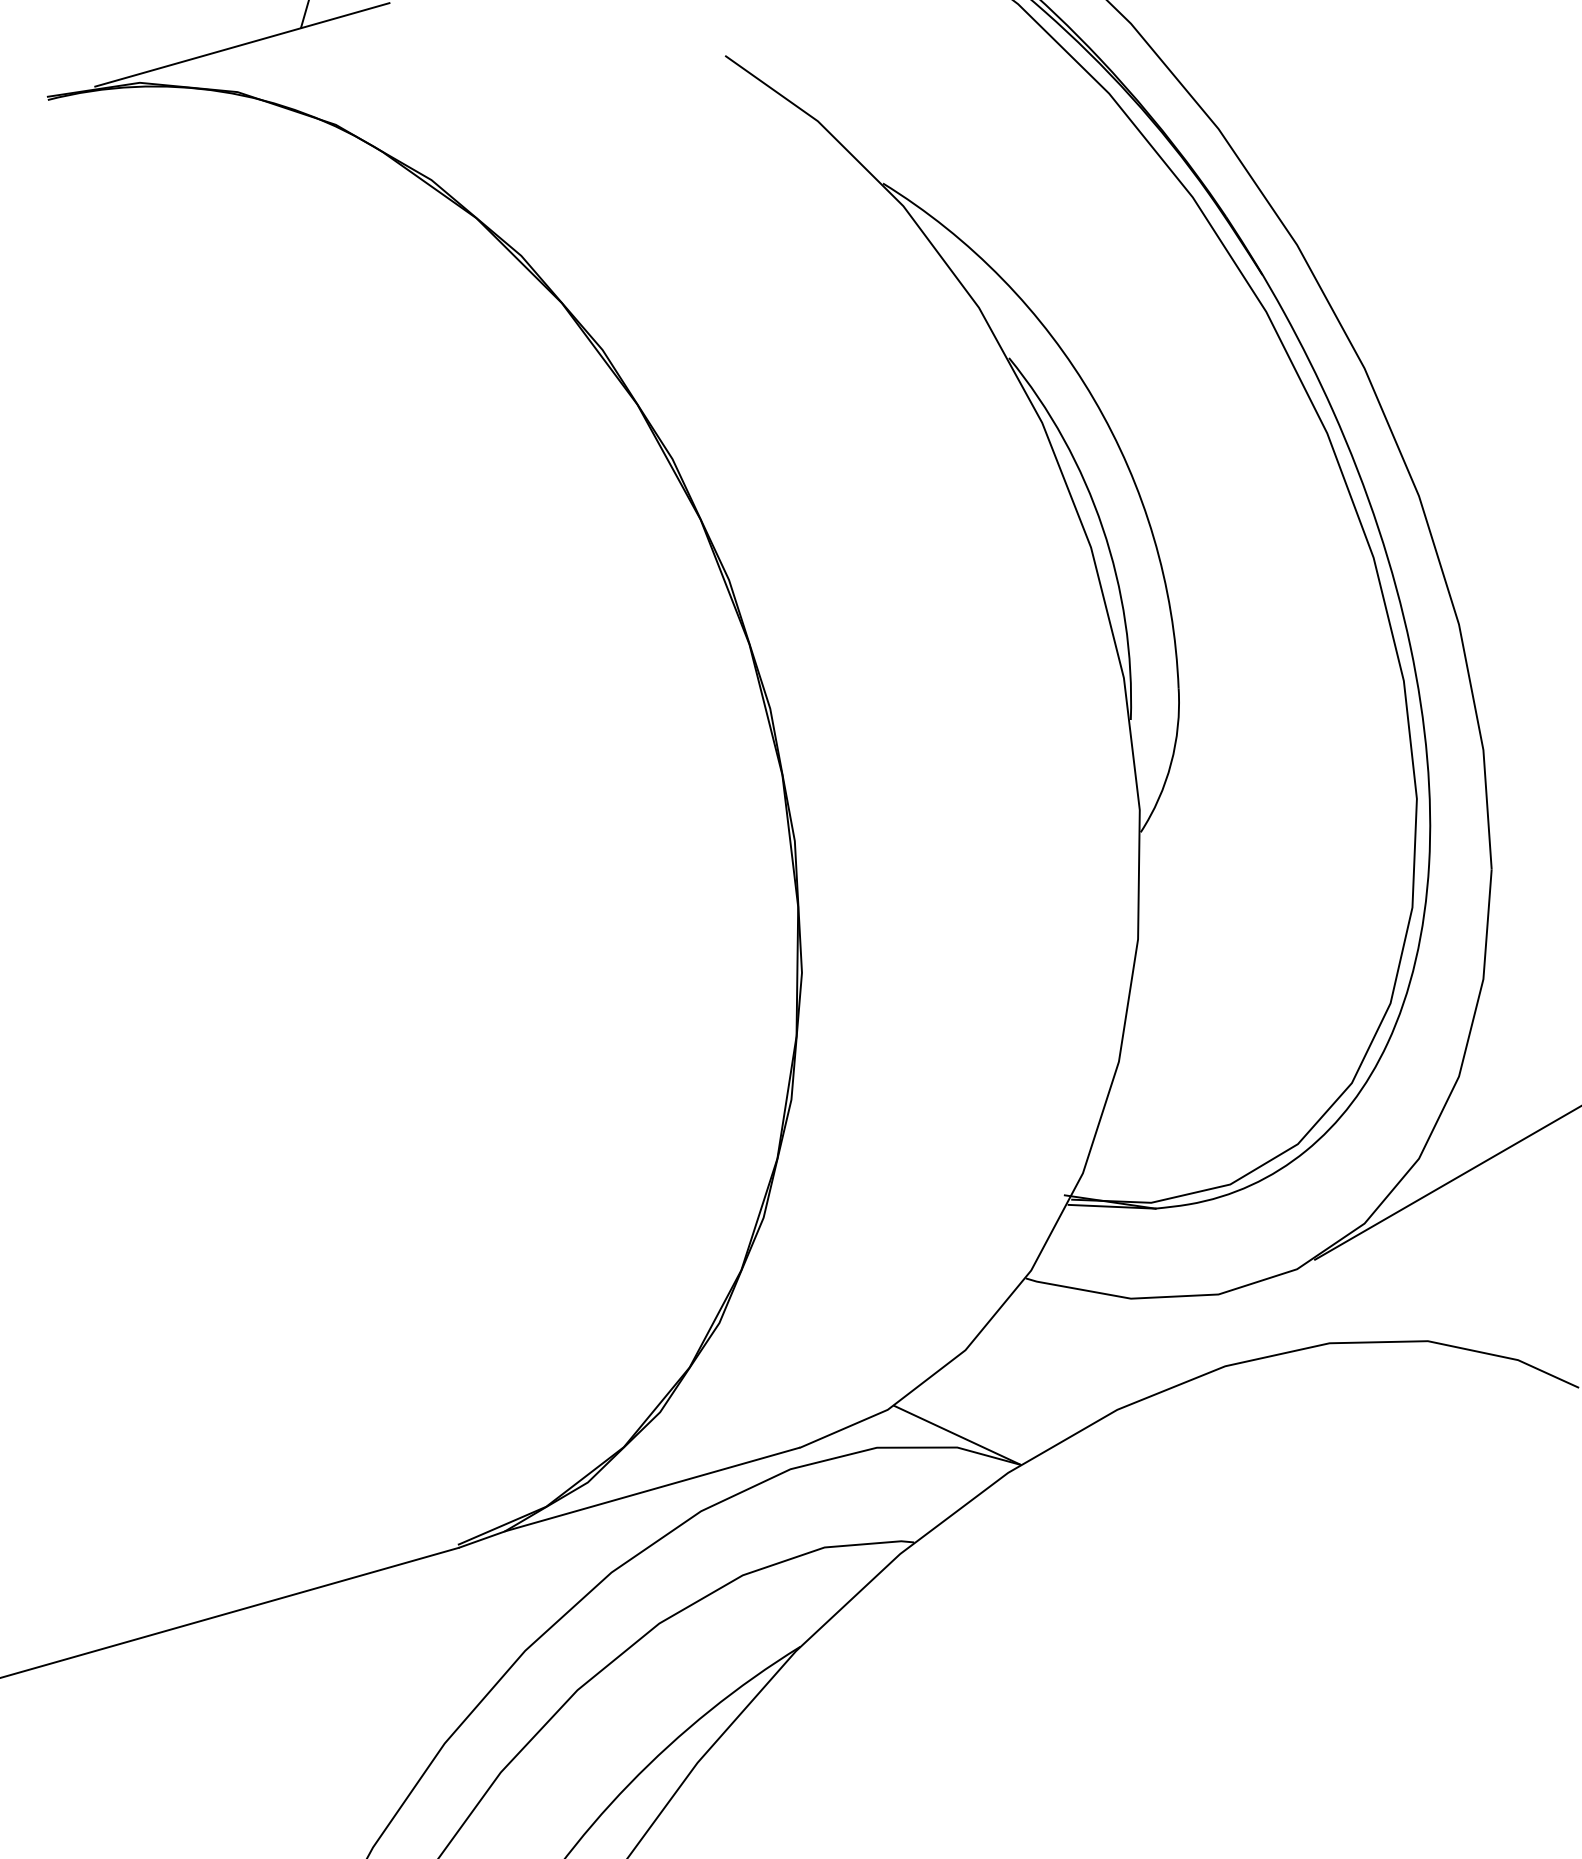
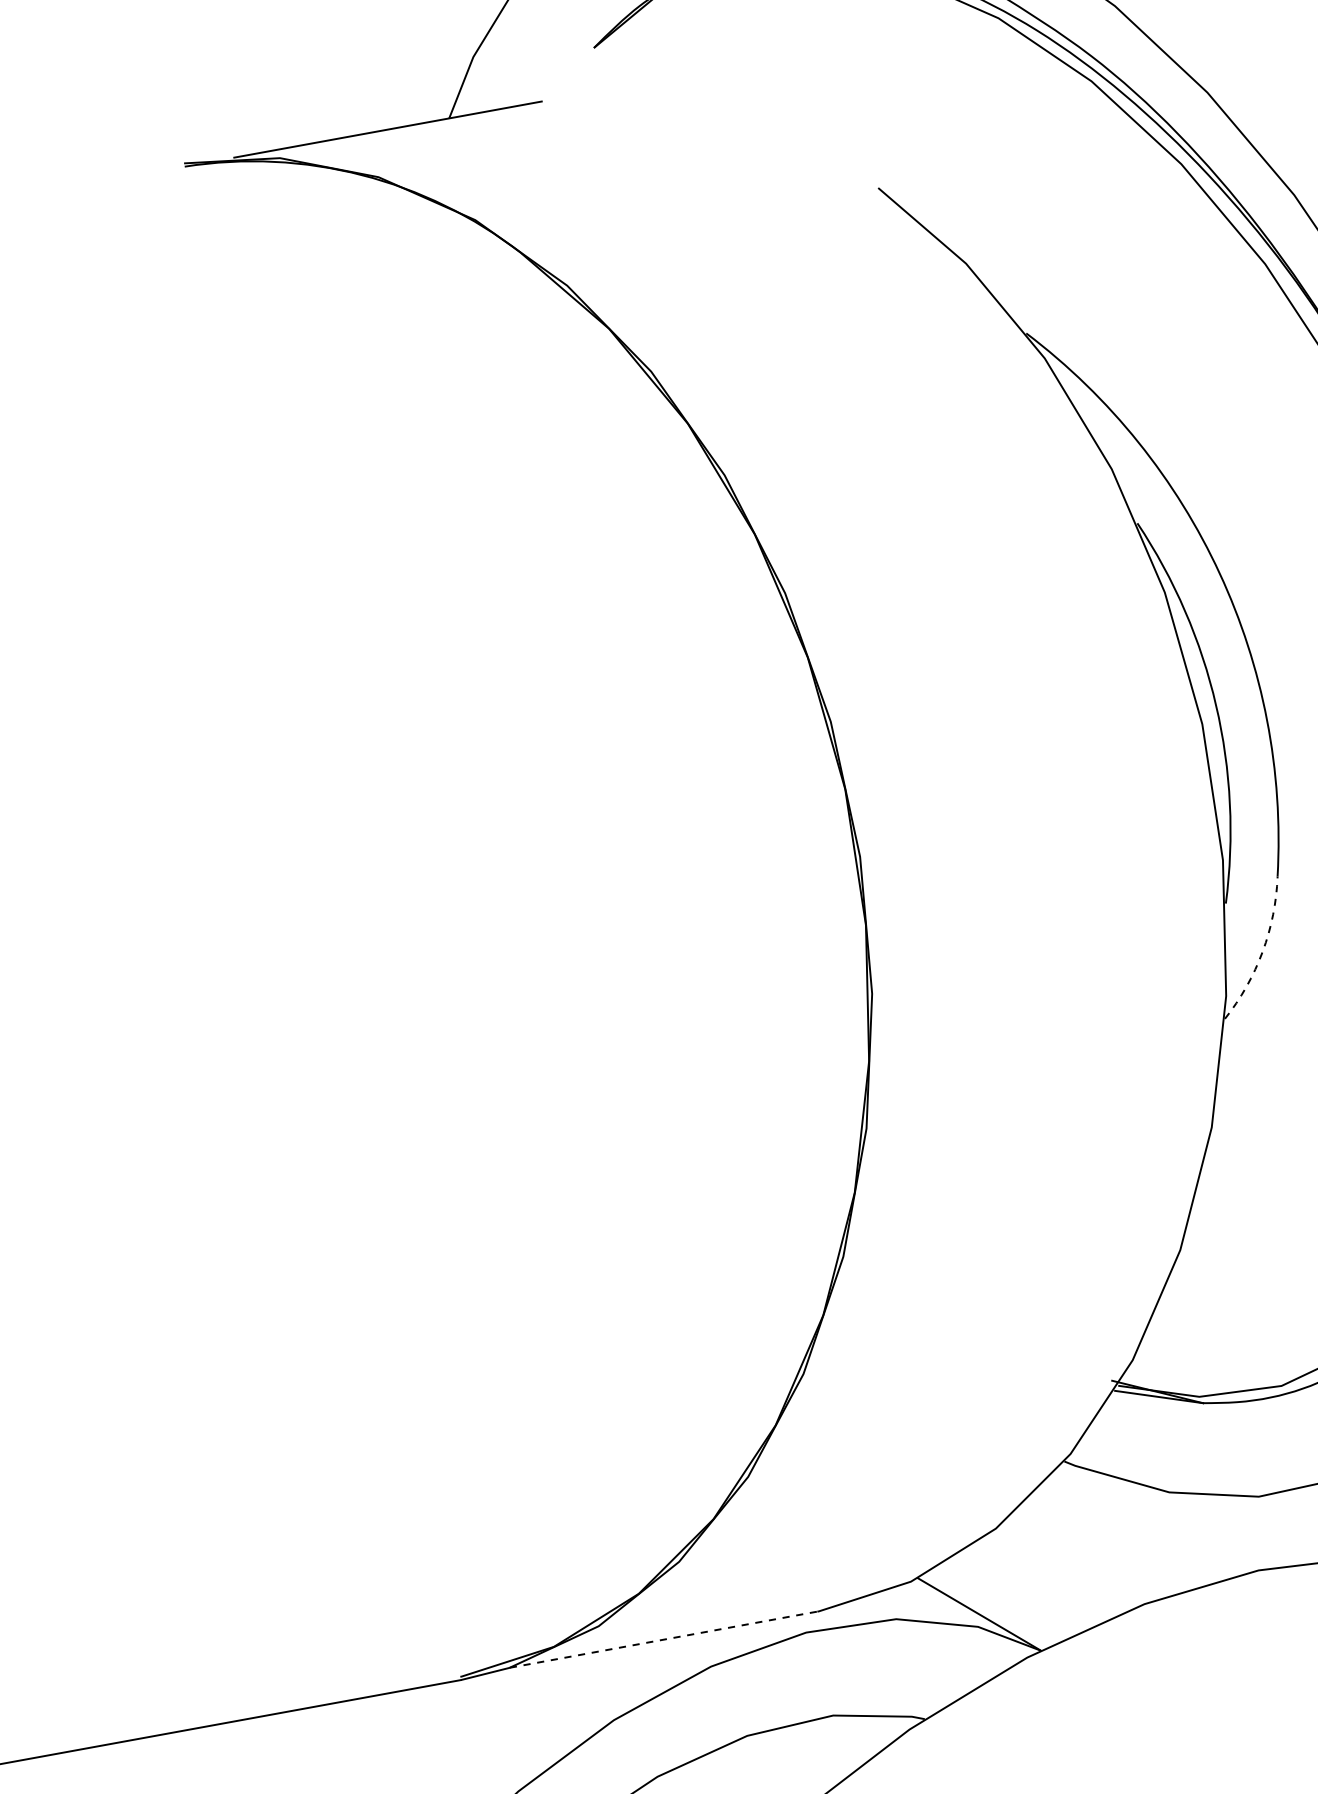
arc: (1171, 763) -> (1263, 951), solid -> dashed
line: (652, 1489) -> (663, 1639), solid -> dashed

